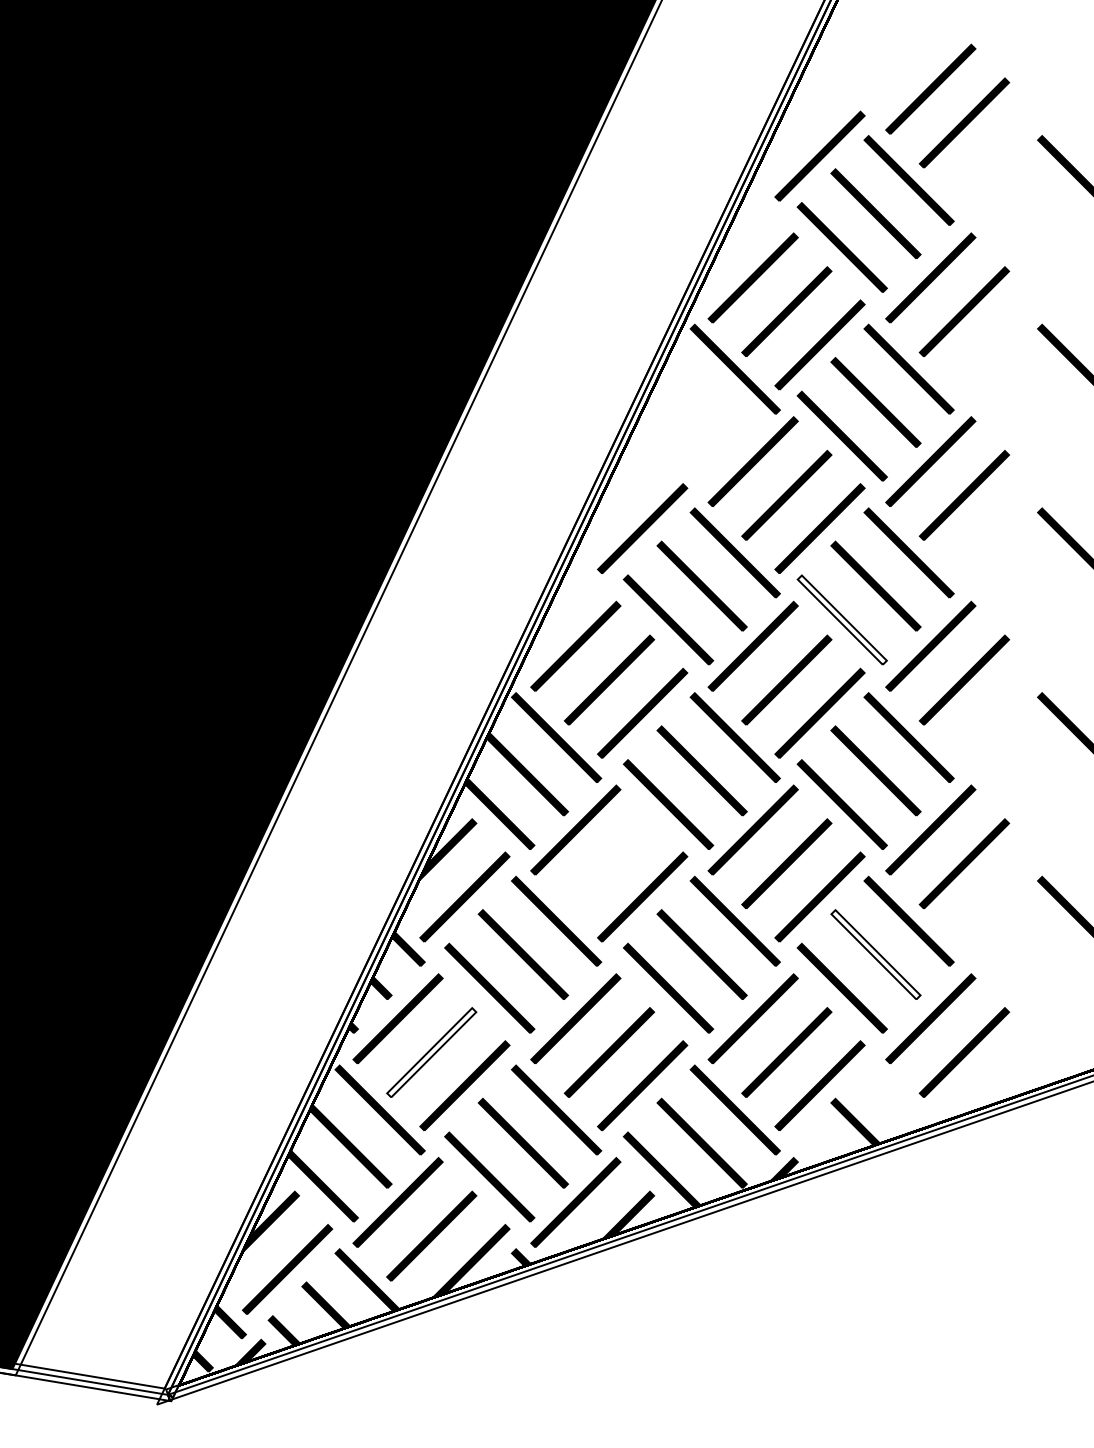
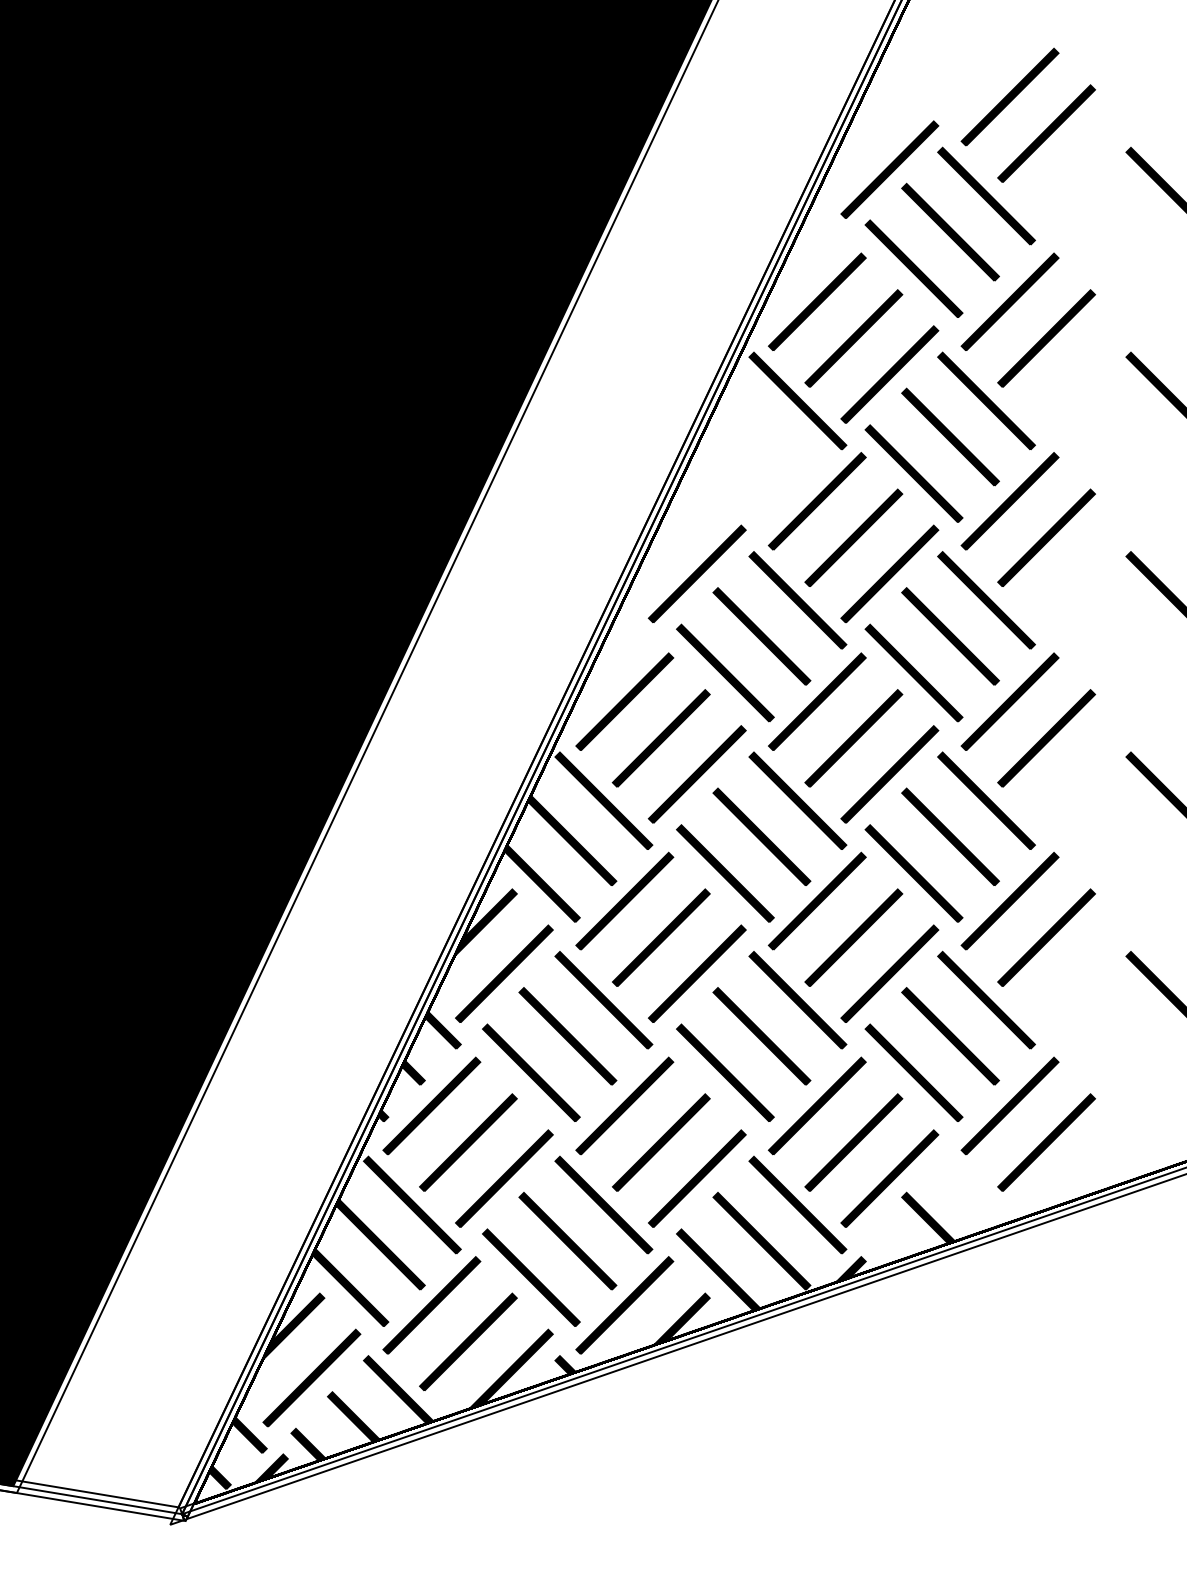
fill: (841, 619) -> (913, 672), added
part: (609, 863) -> (661, 937), added
fill: (875, 954) -> (950, 1036), added
fill: (431, 1052) -> (468, 1142), added

